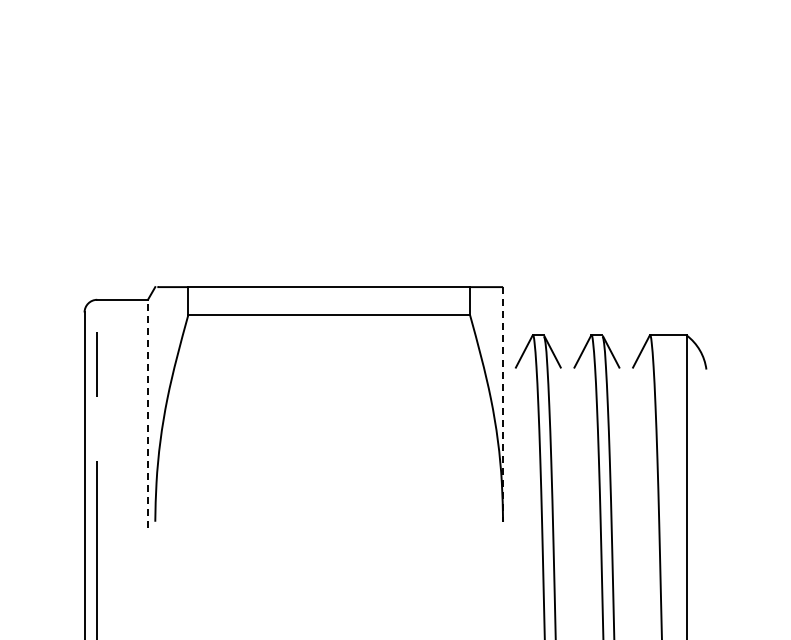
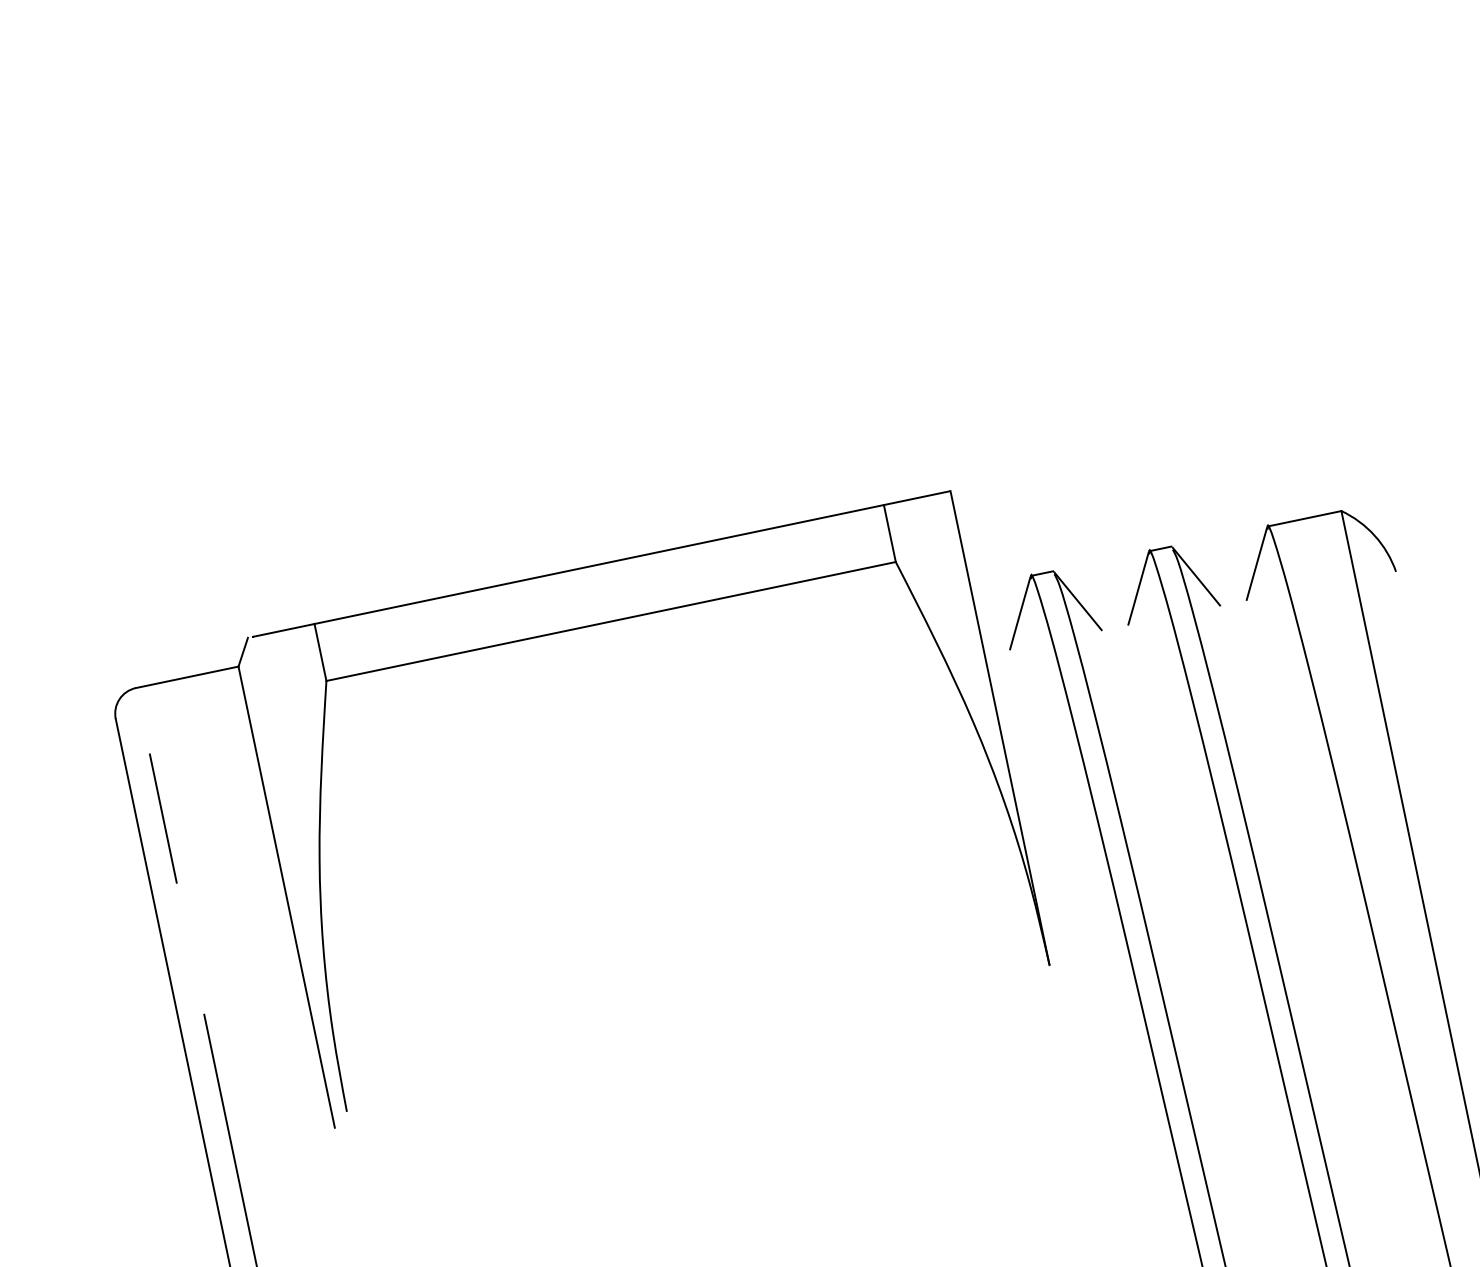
line: (503, 404) -> (1000, 728), dashed -> solid
line: (147, 413) -> (285, 896), dashed -> solid

